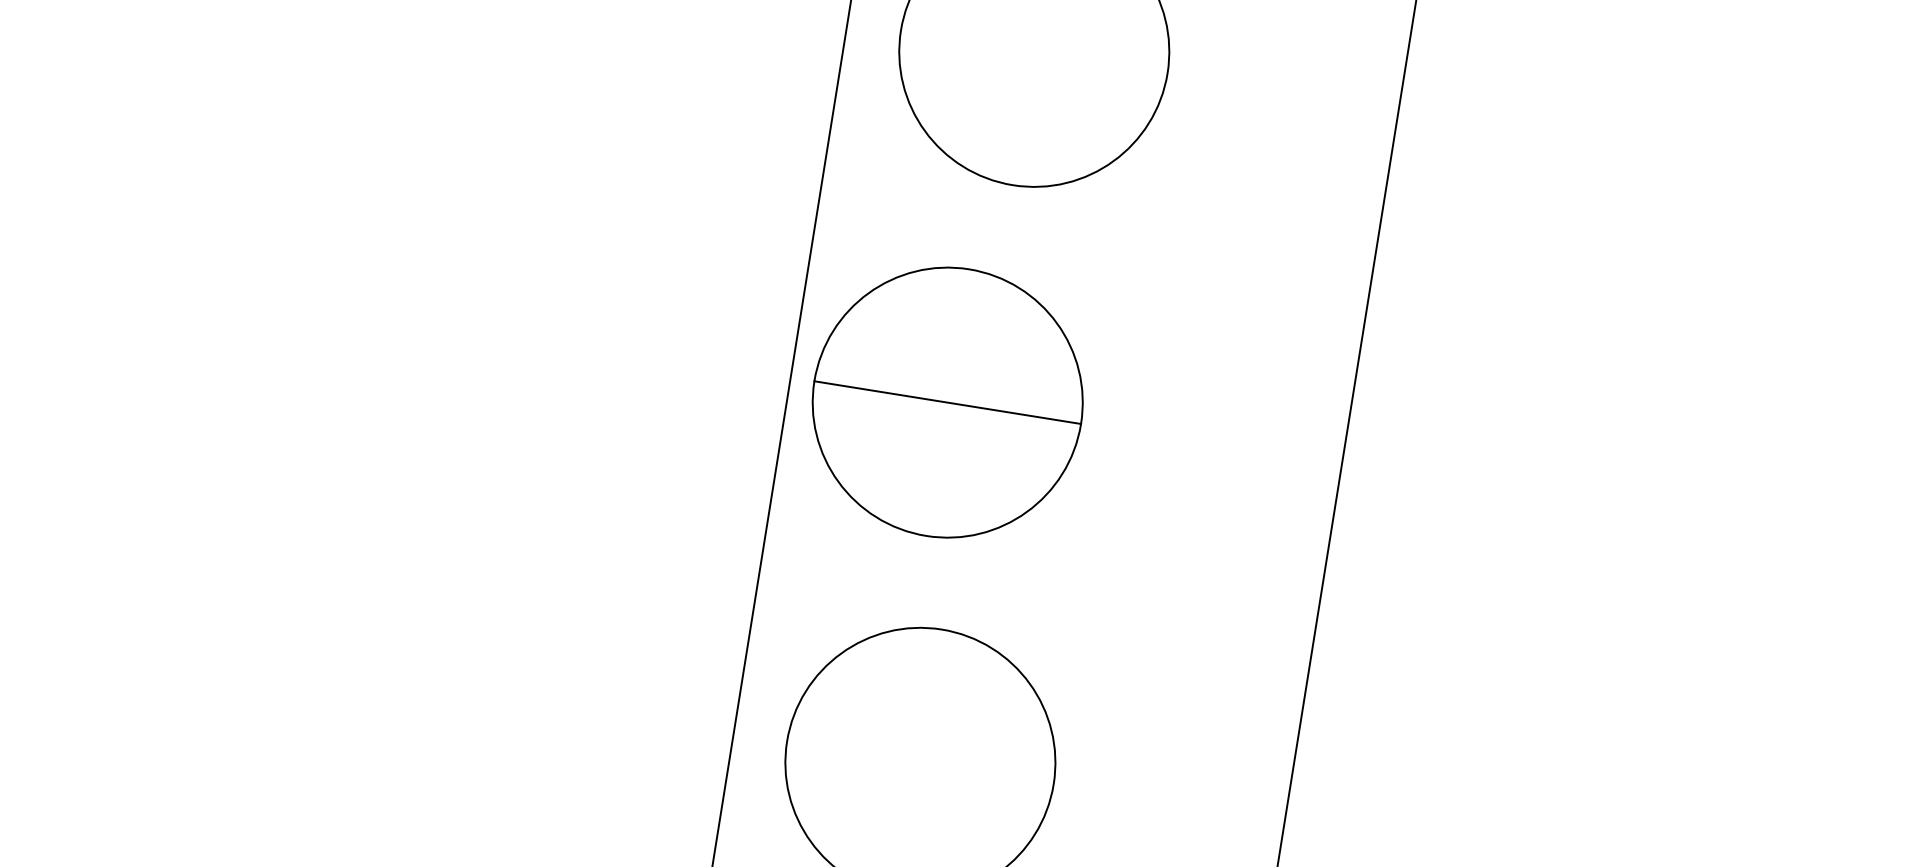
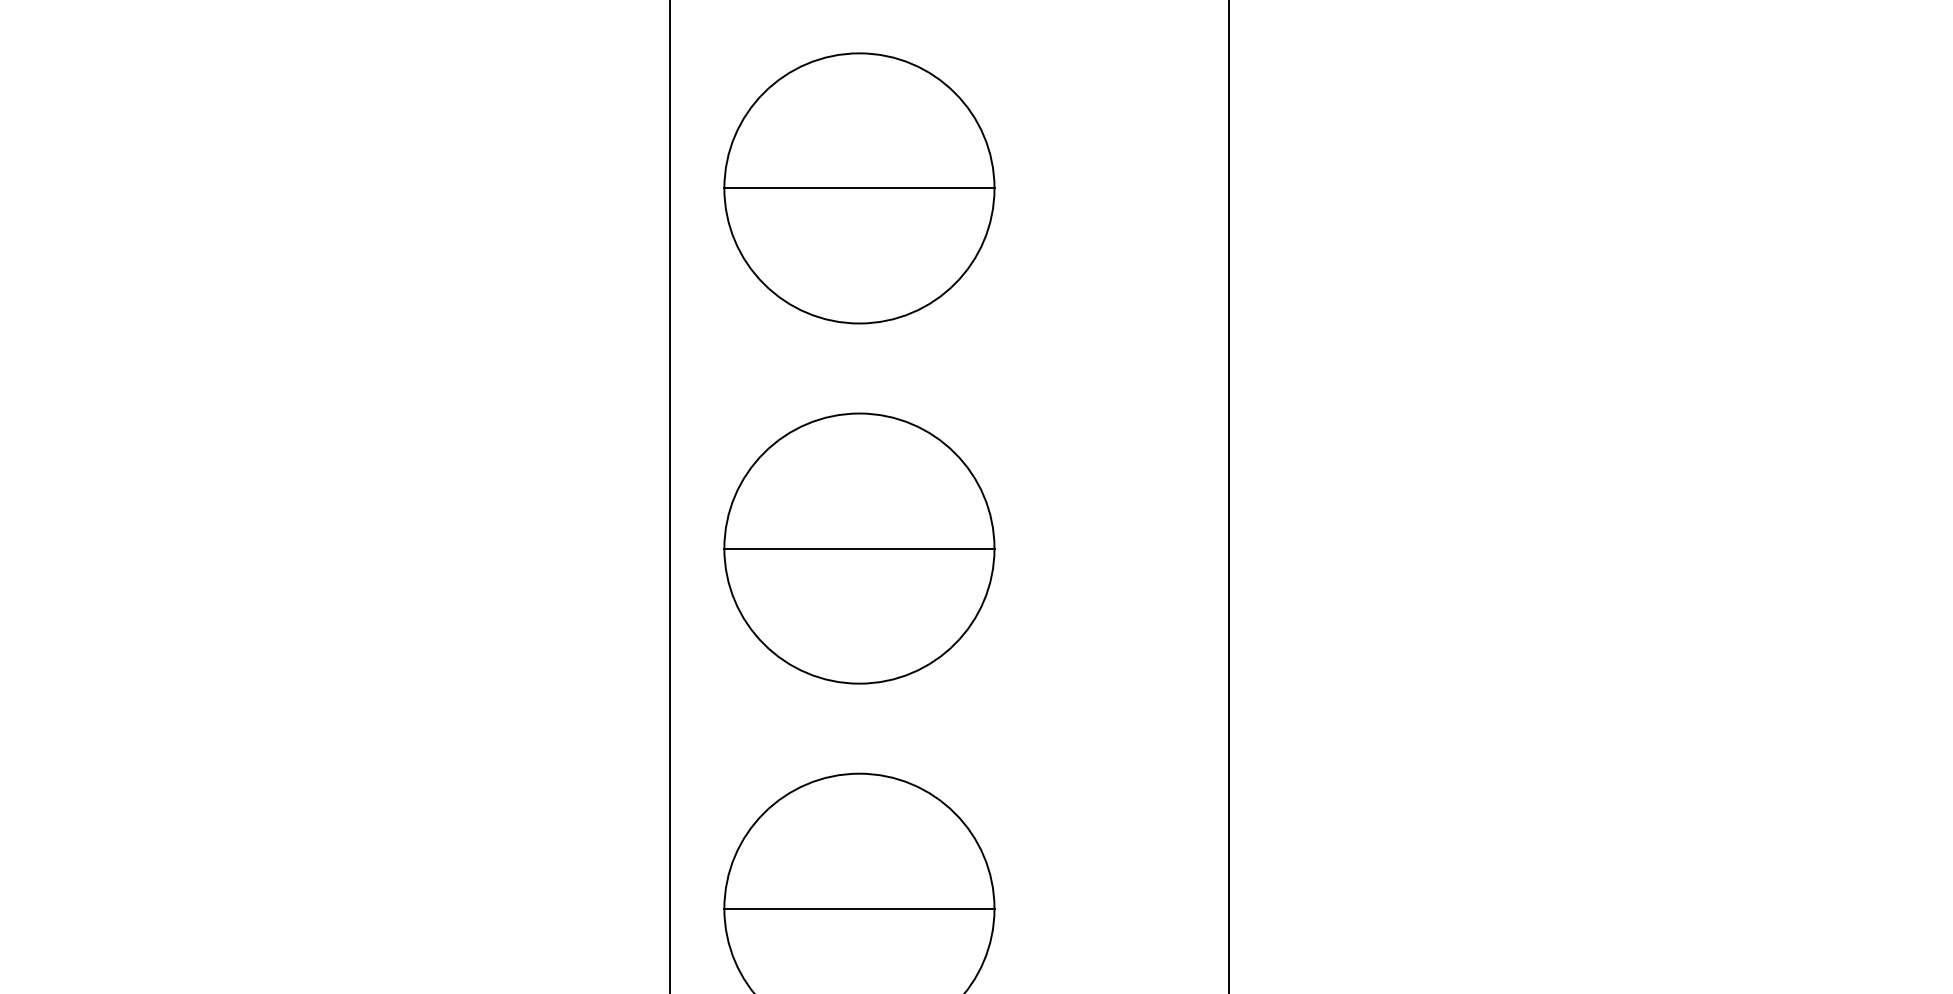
line: (1034, 51) -> (859, 188), added
part: (947, 402) -> (859, 548), moved
line: (920, 762) -> (859, 908), added

